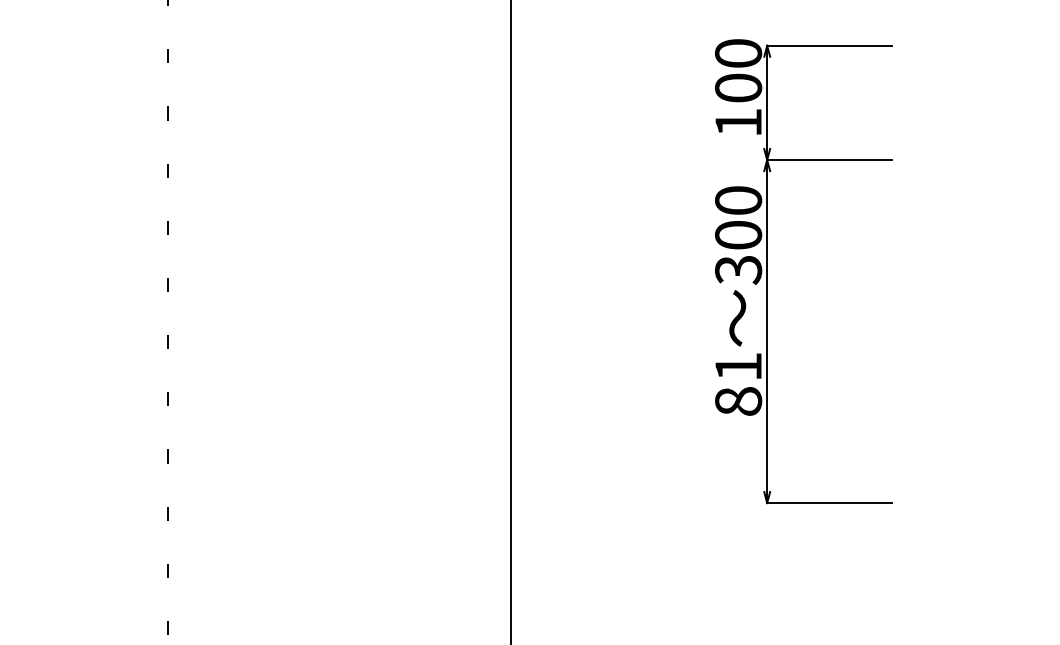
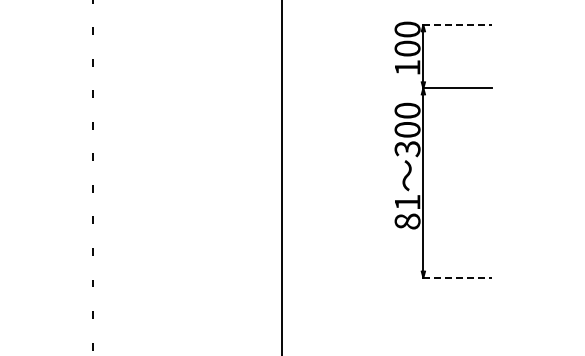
line: (830, 46) -> (458, 25), solid -> dashed
line: (830, 502) -> (458, 277), solid -> dashed

